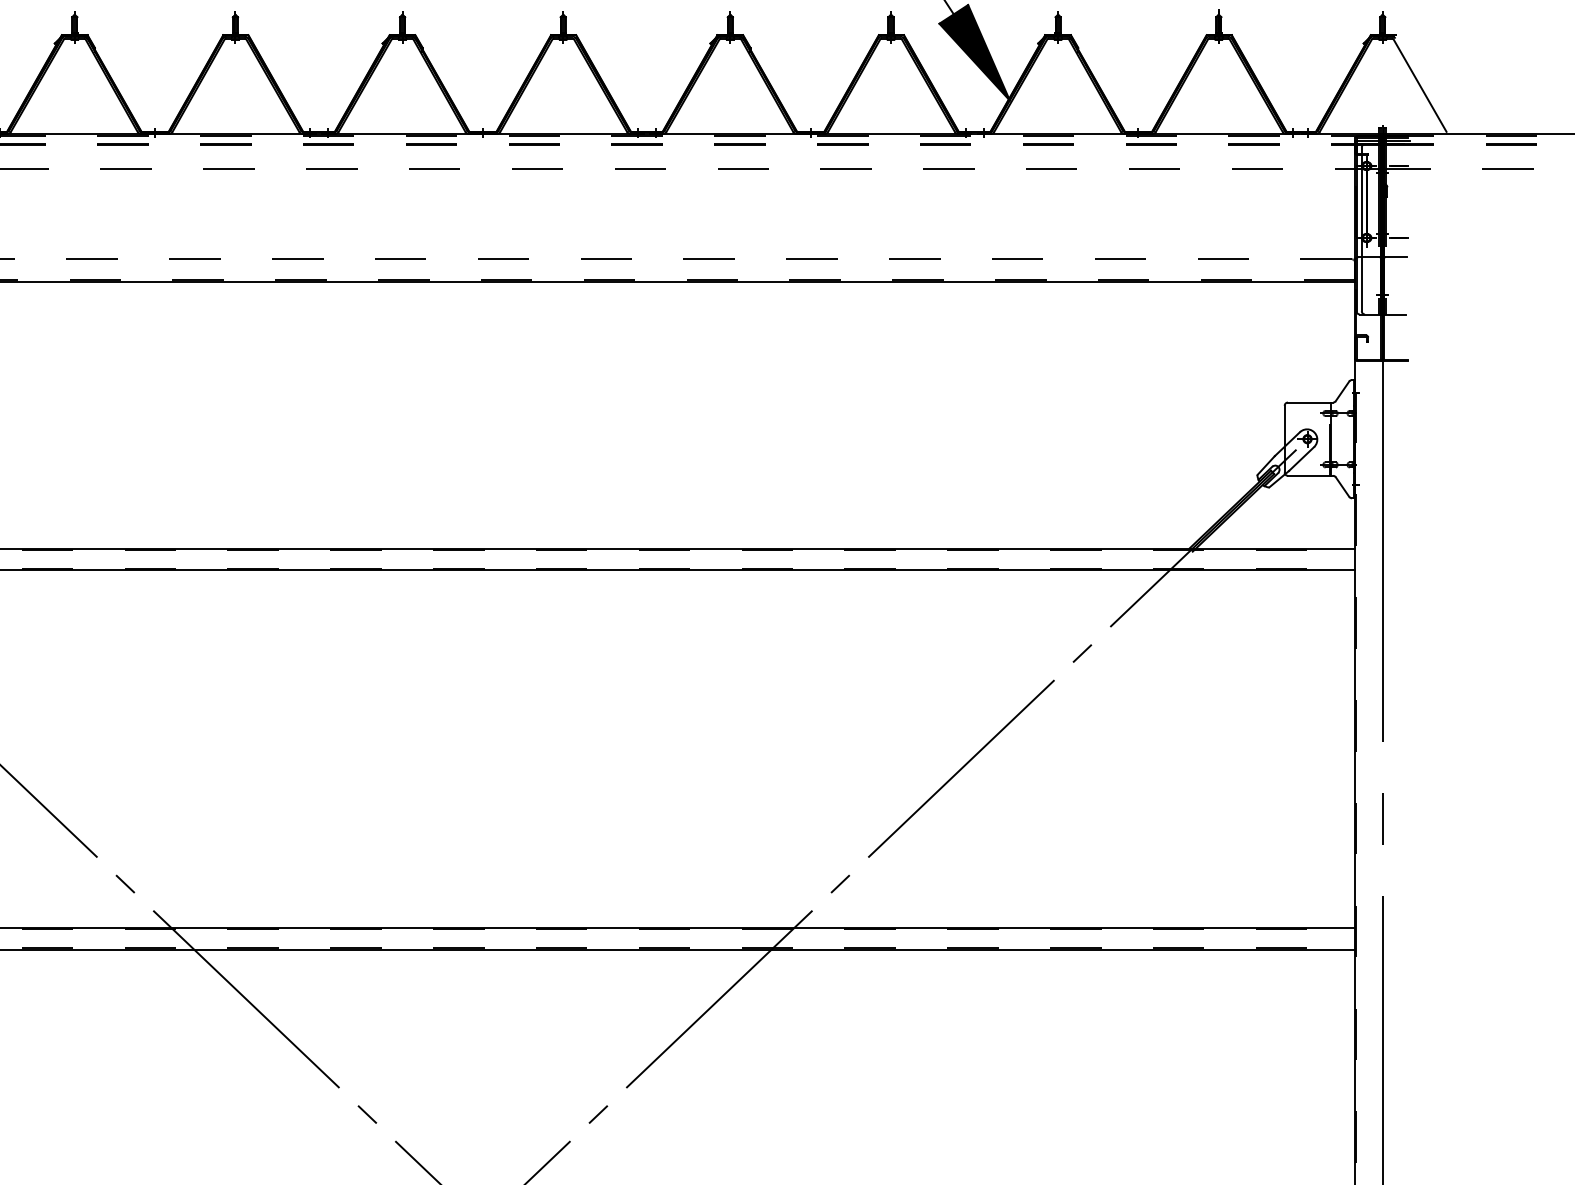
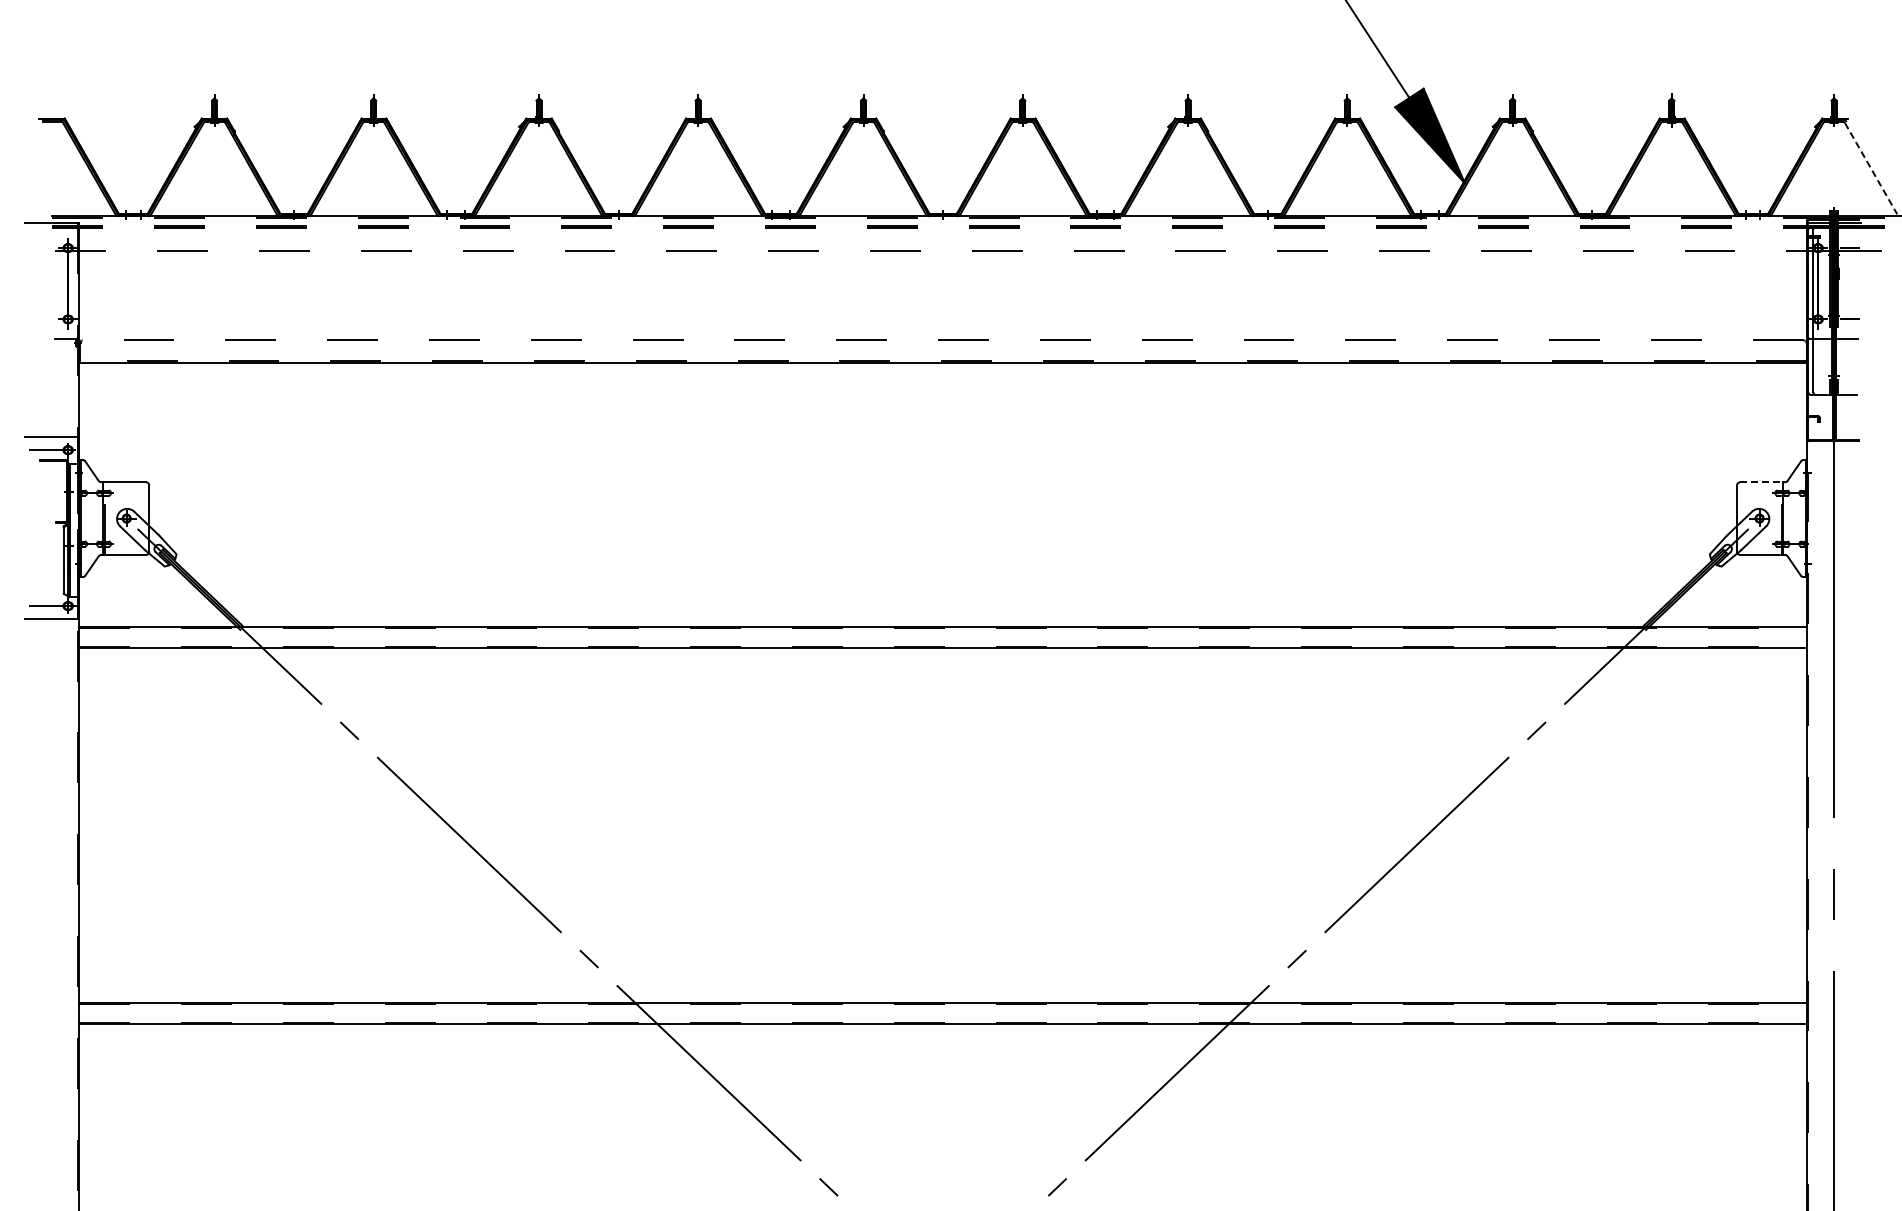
line: (1420, 85) -> (1871, 168), solid -> dashed
line: (1311, 402) -> (1763, 482), solid -> dashed

